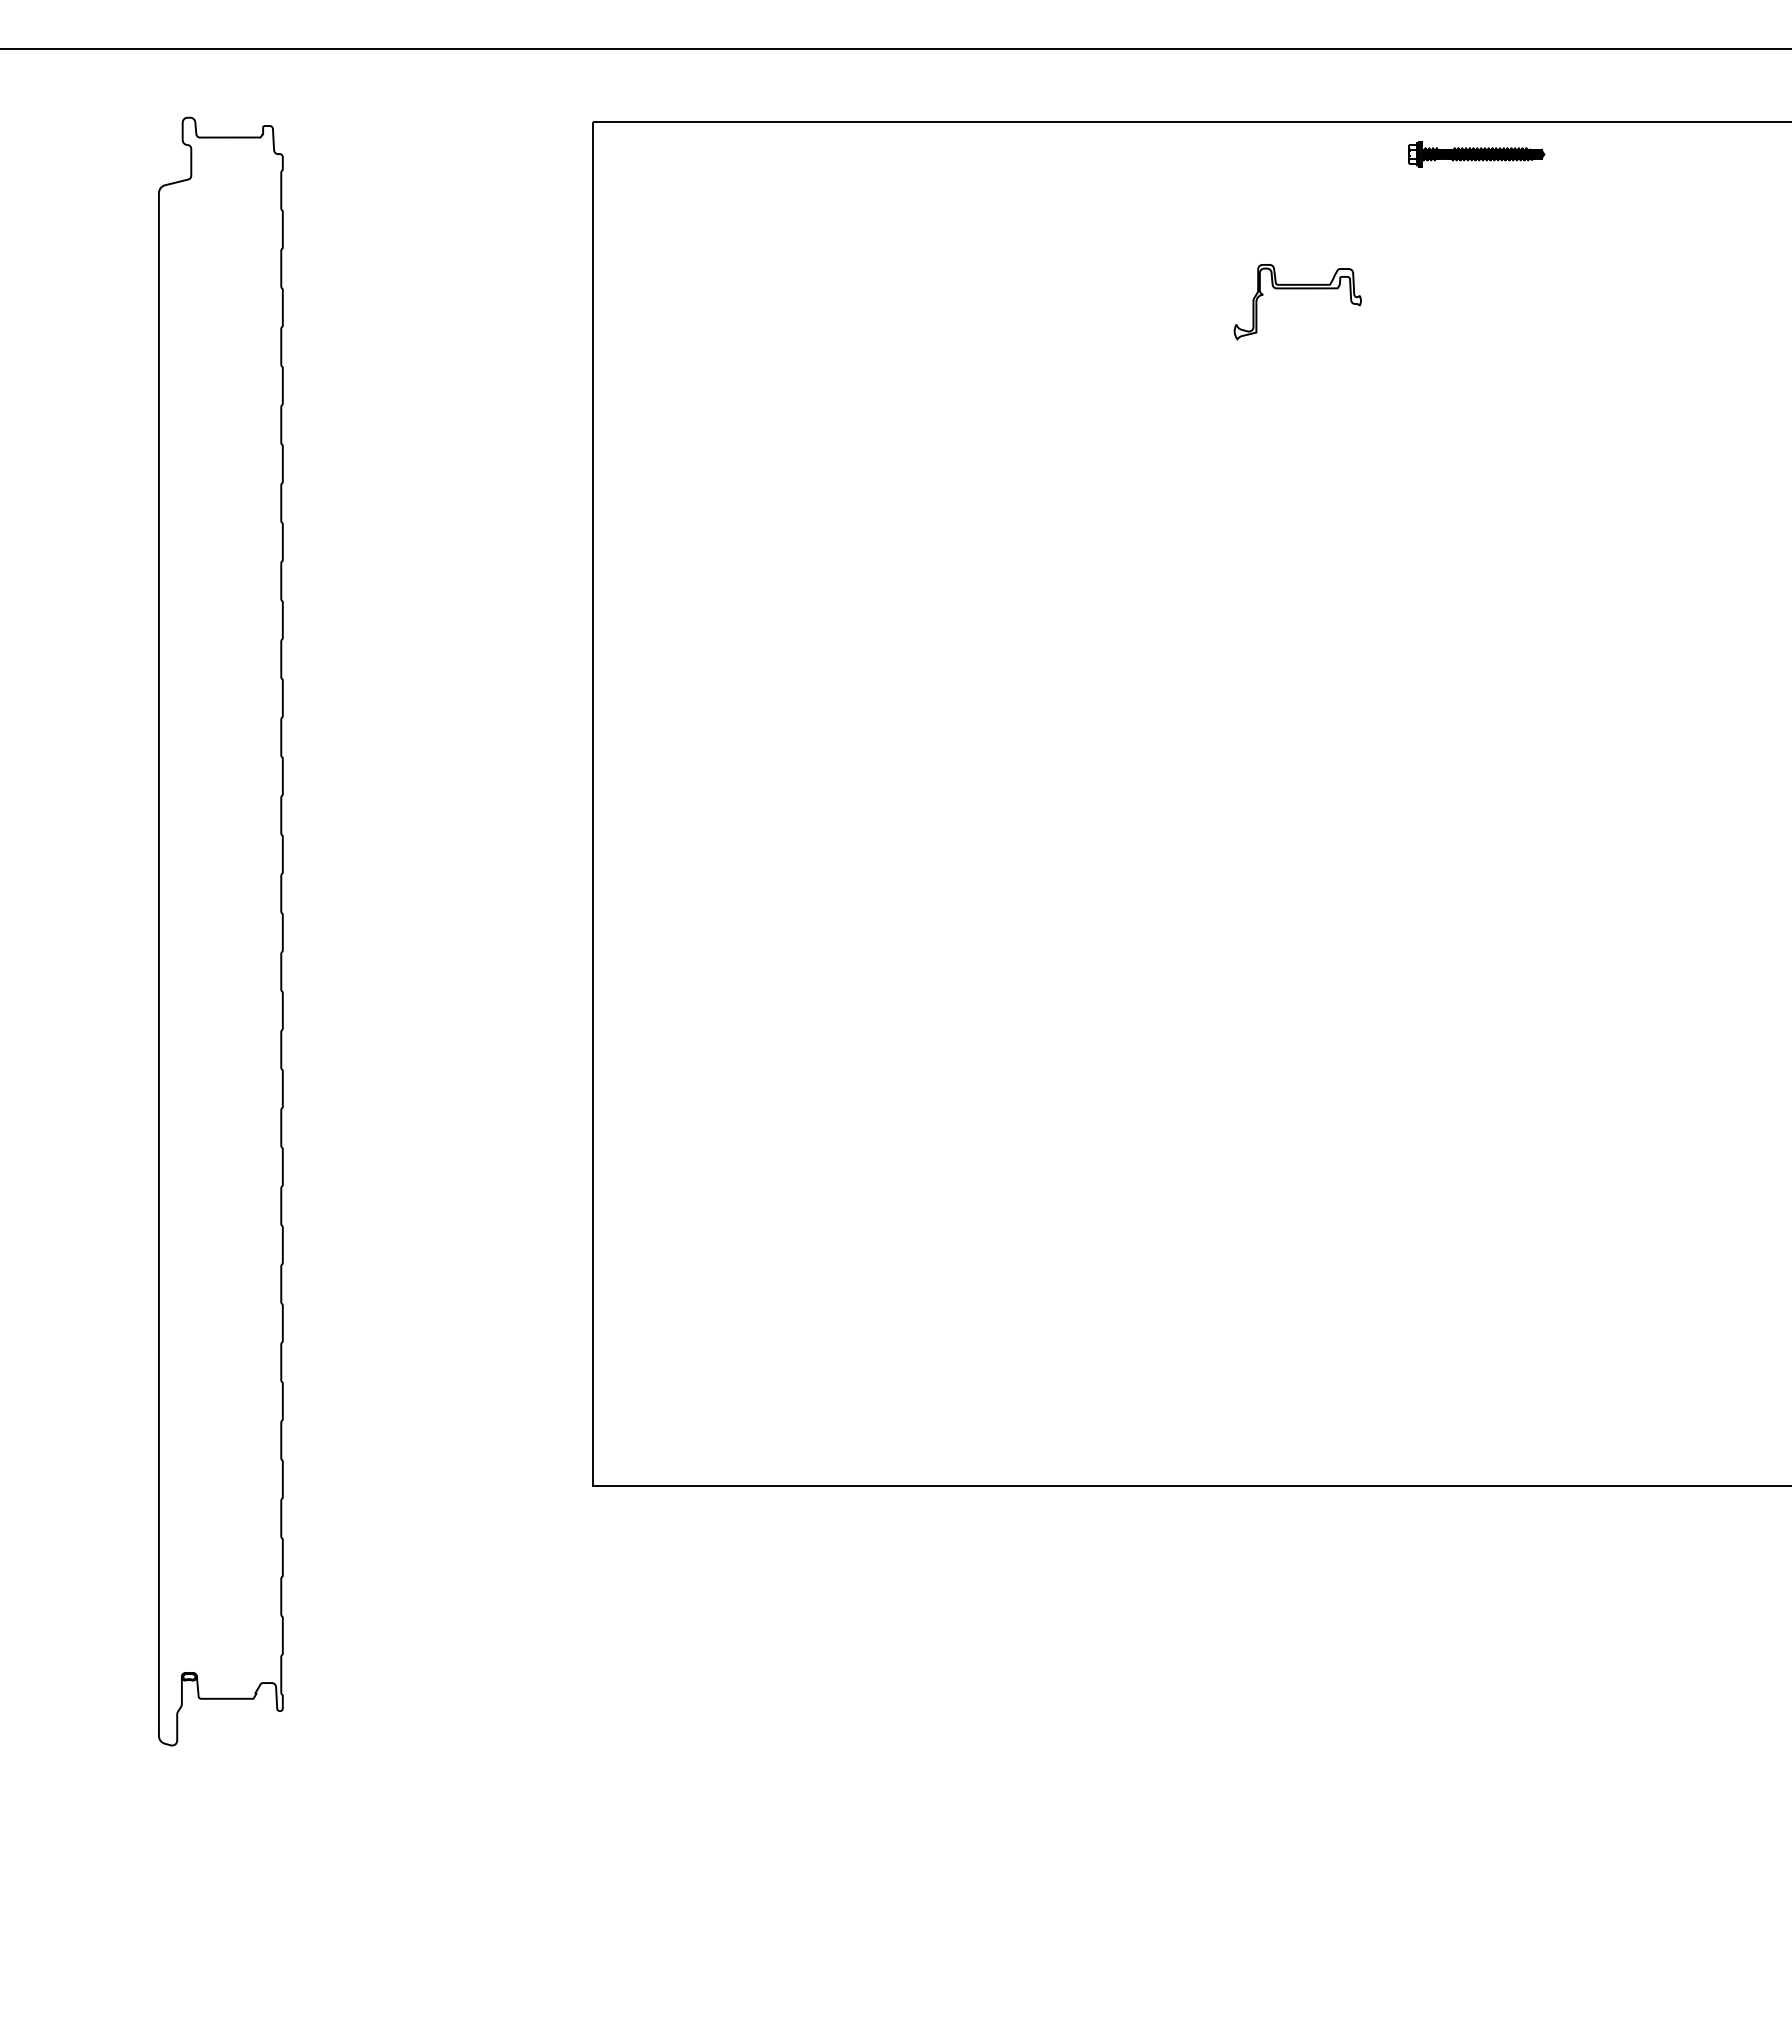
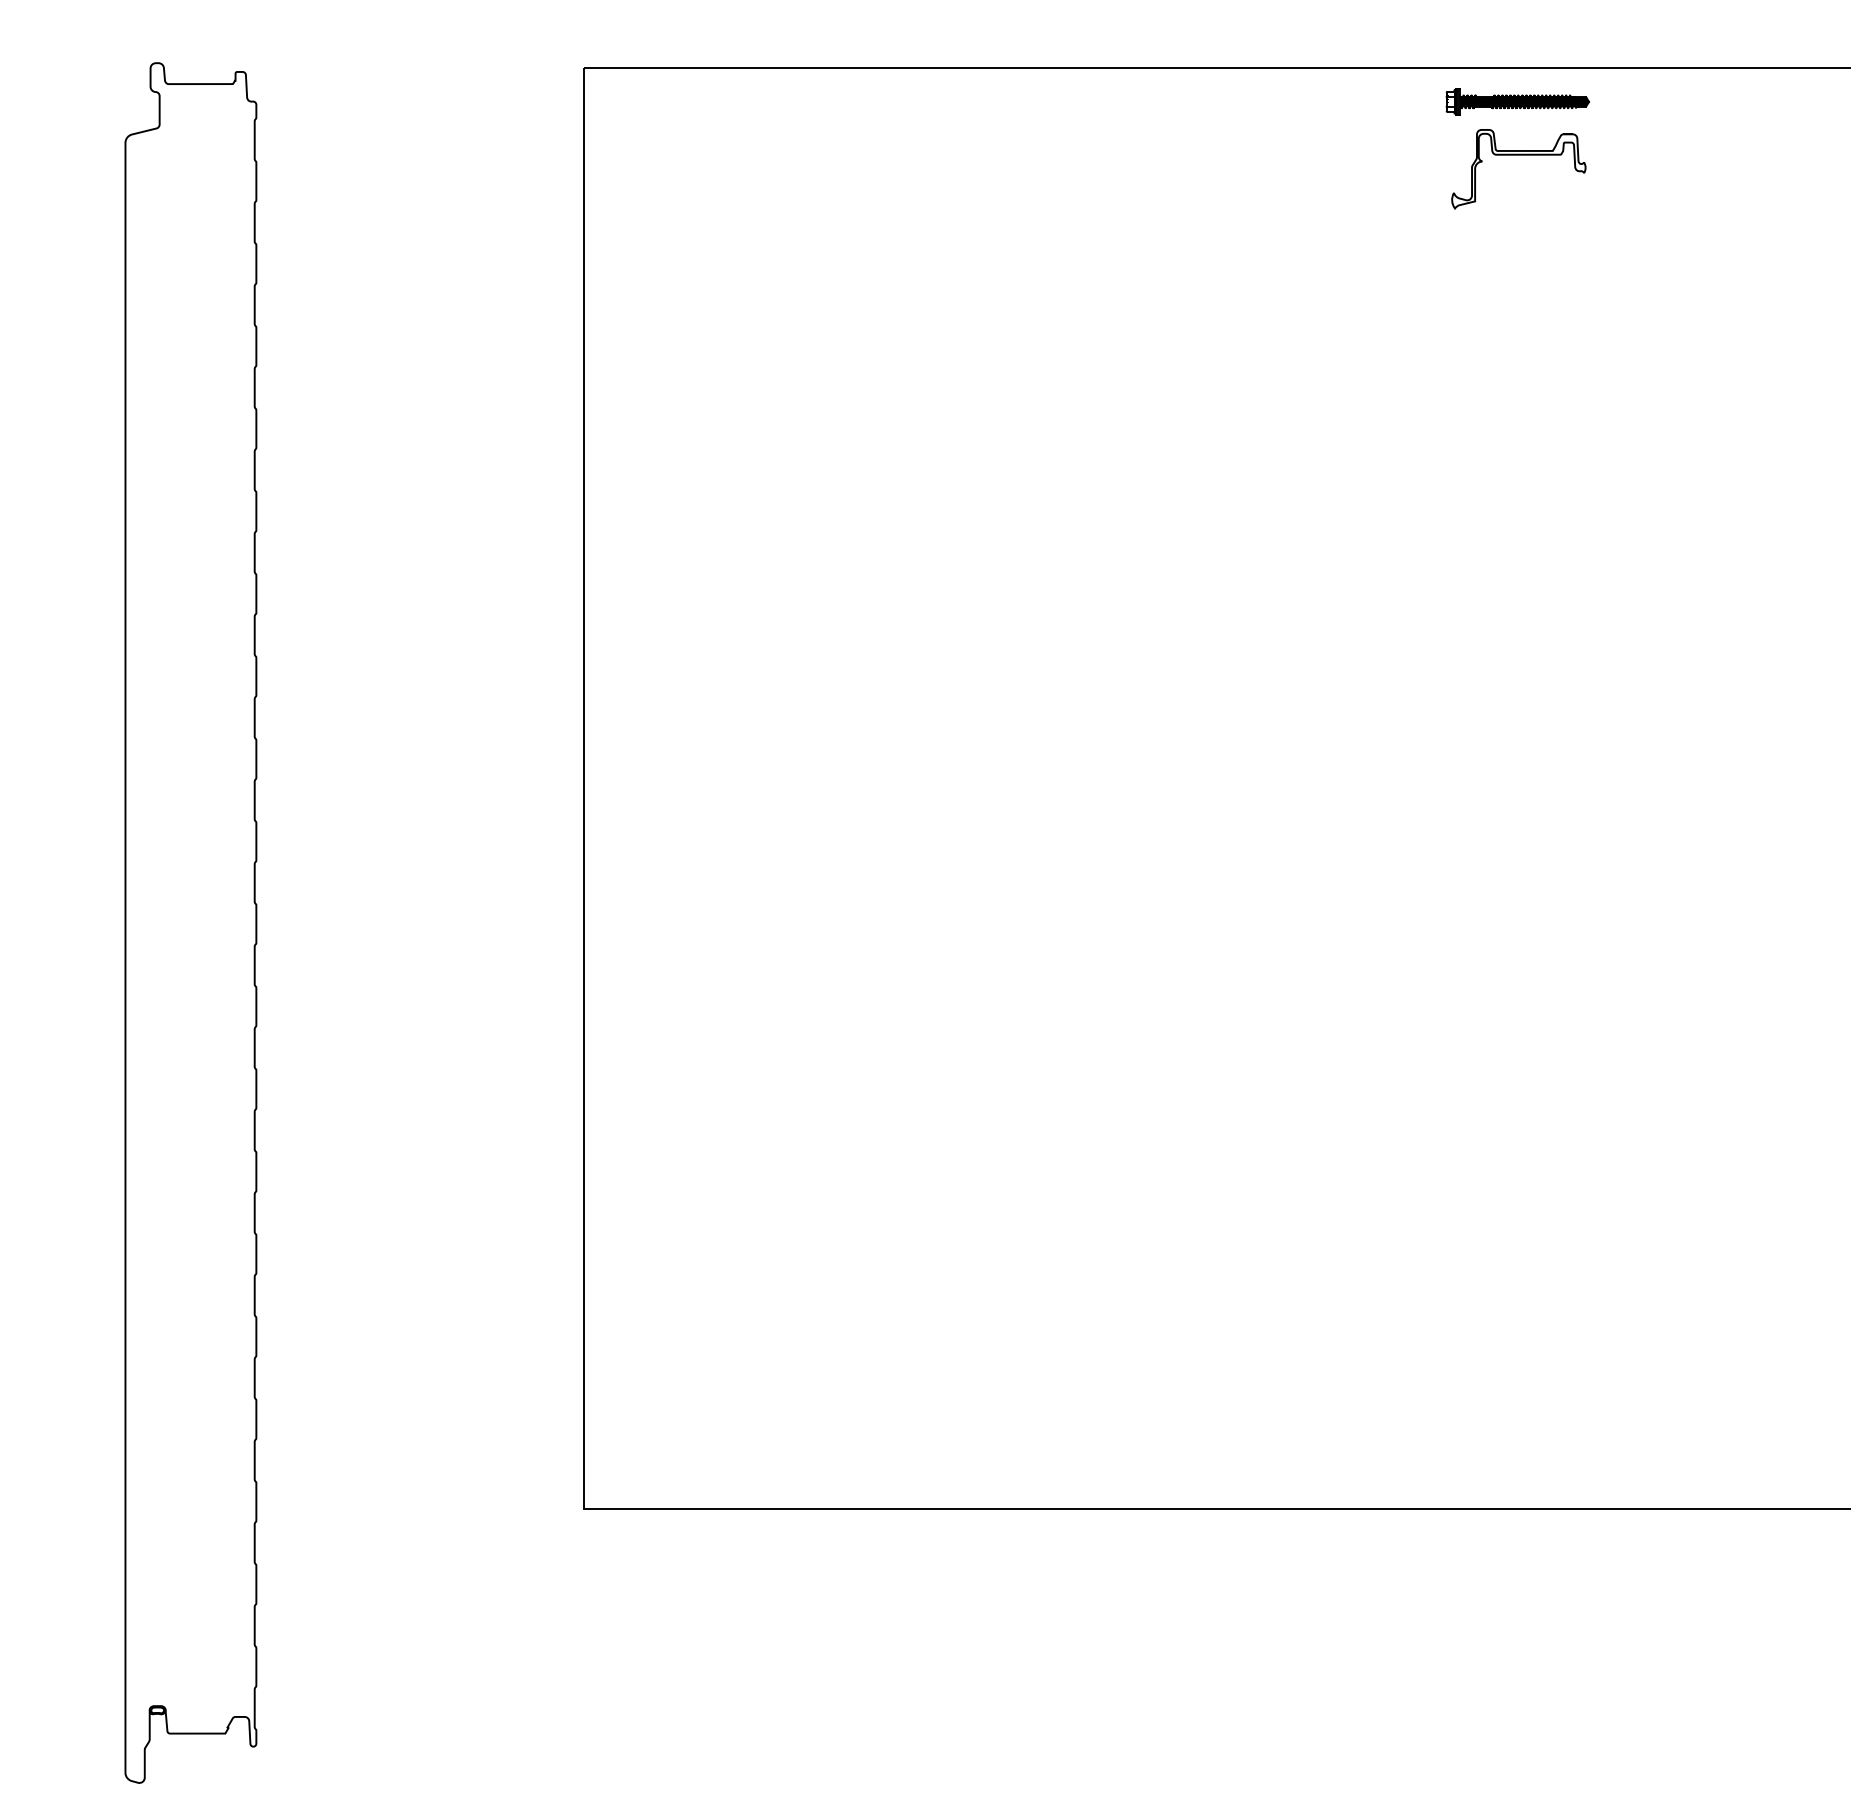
part: (1297, 289) -> (1518, 155), moved

